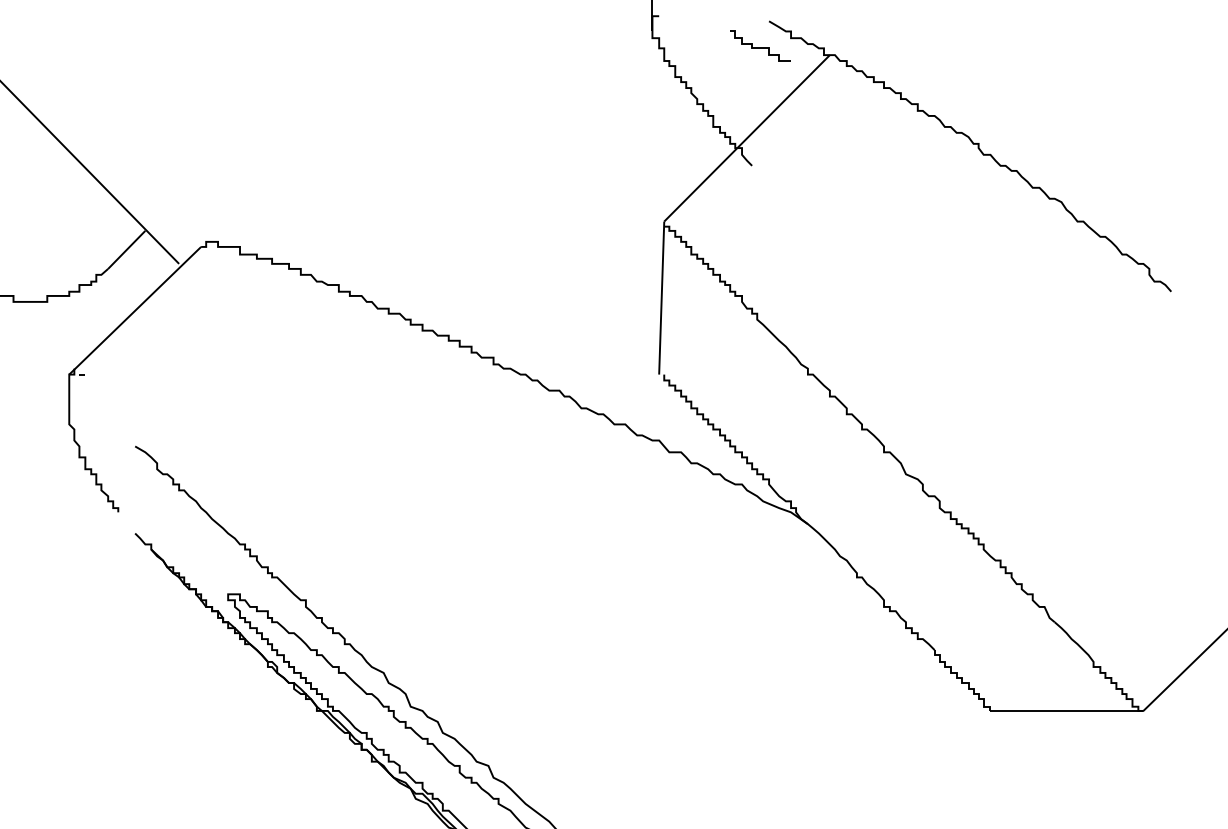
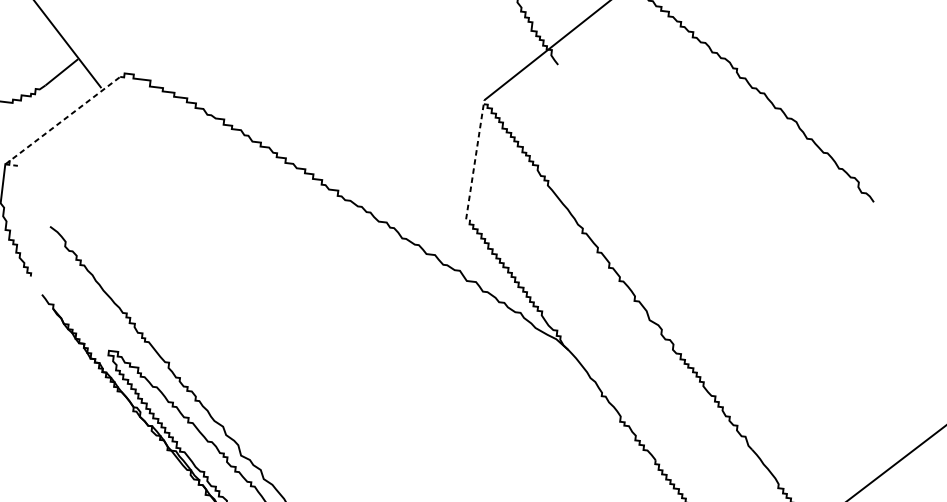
line: (661, 298) -> (475, 160), solid -> dashed
line: (135, 310) -> (63, 120), solid -> dashed

